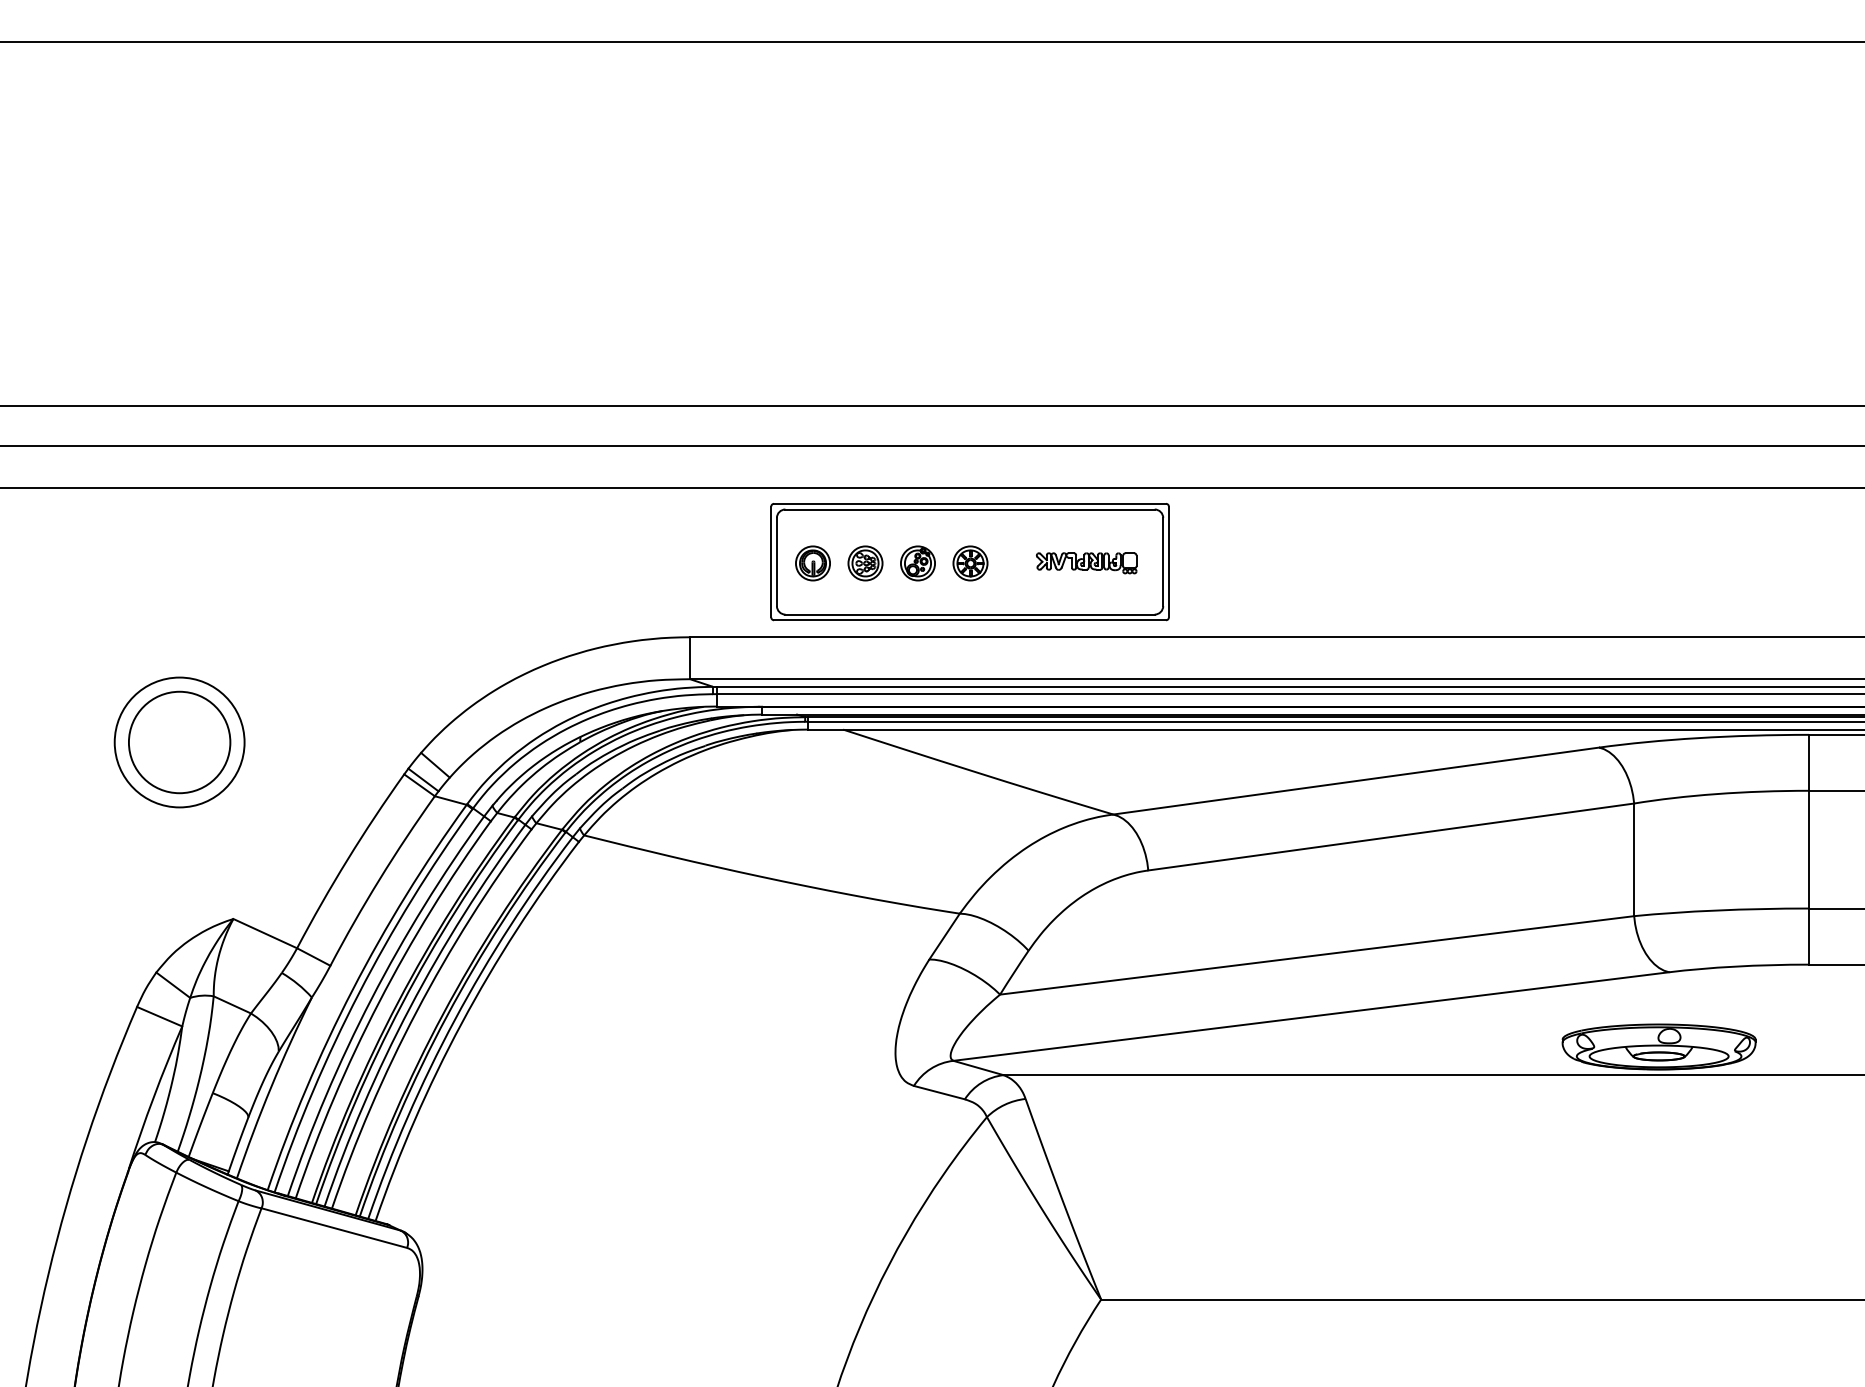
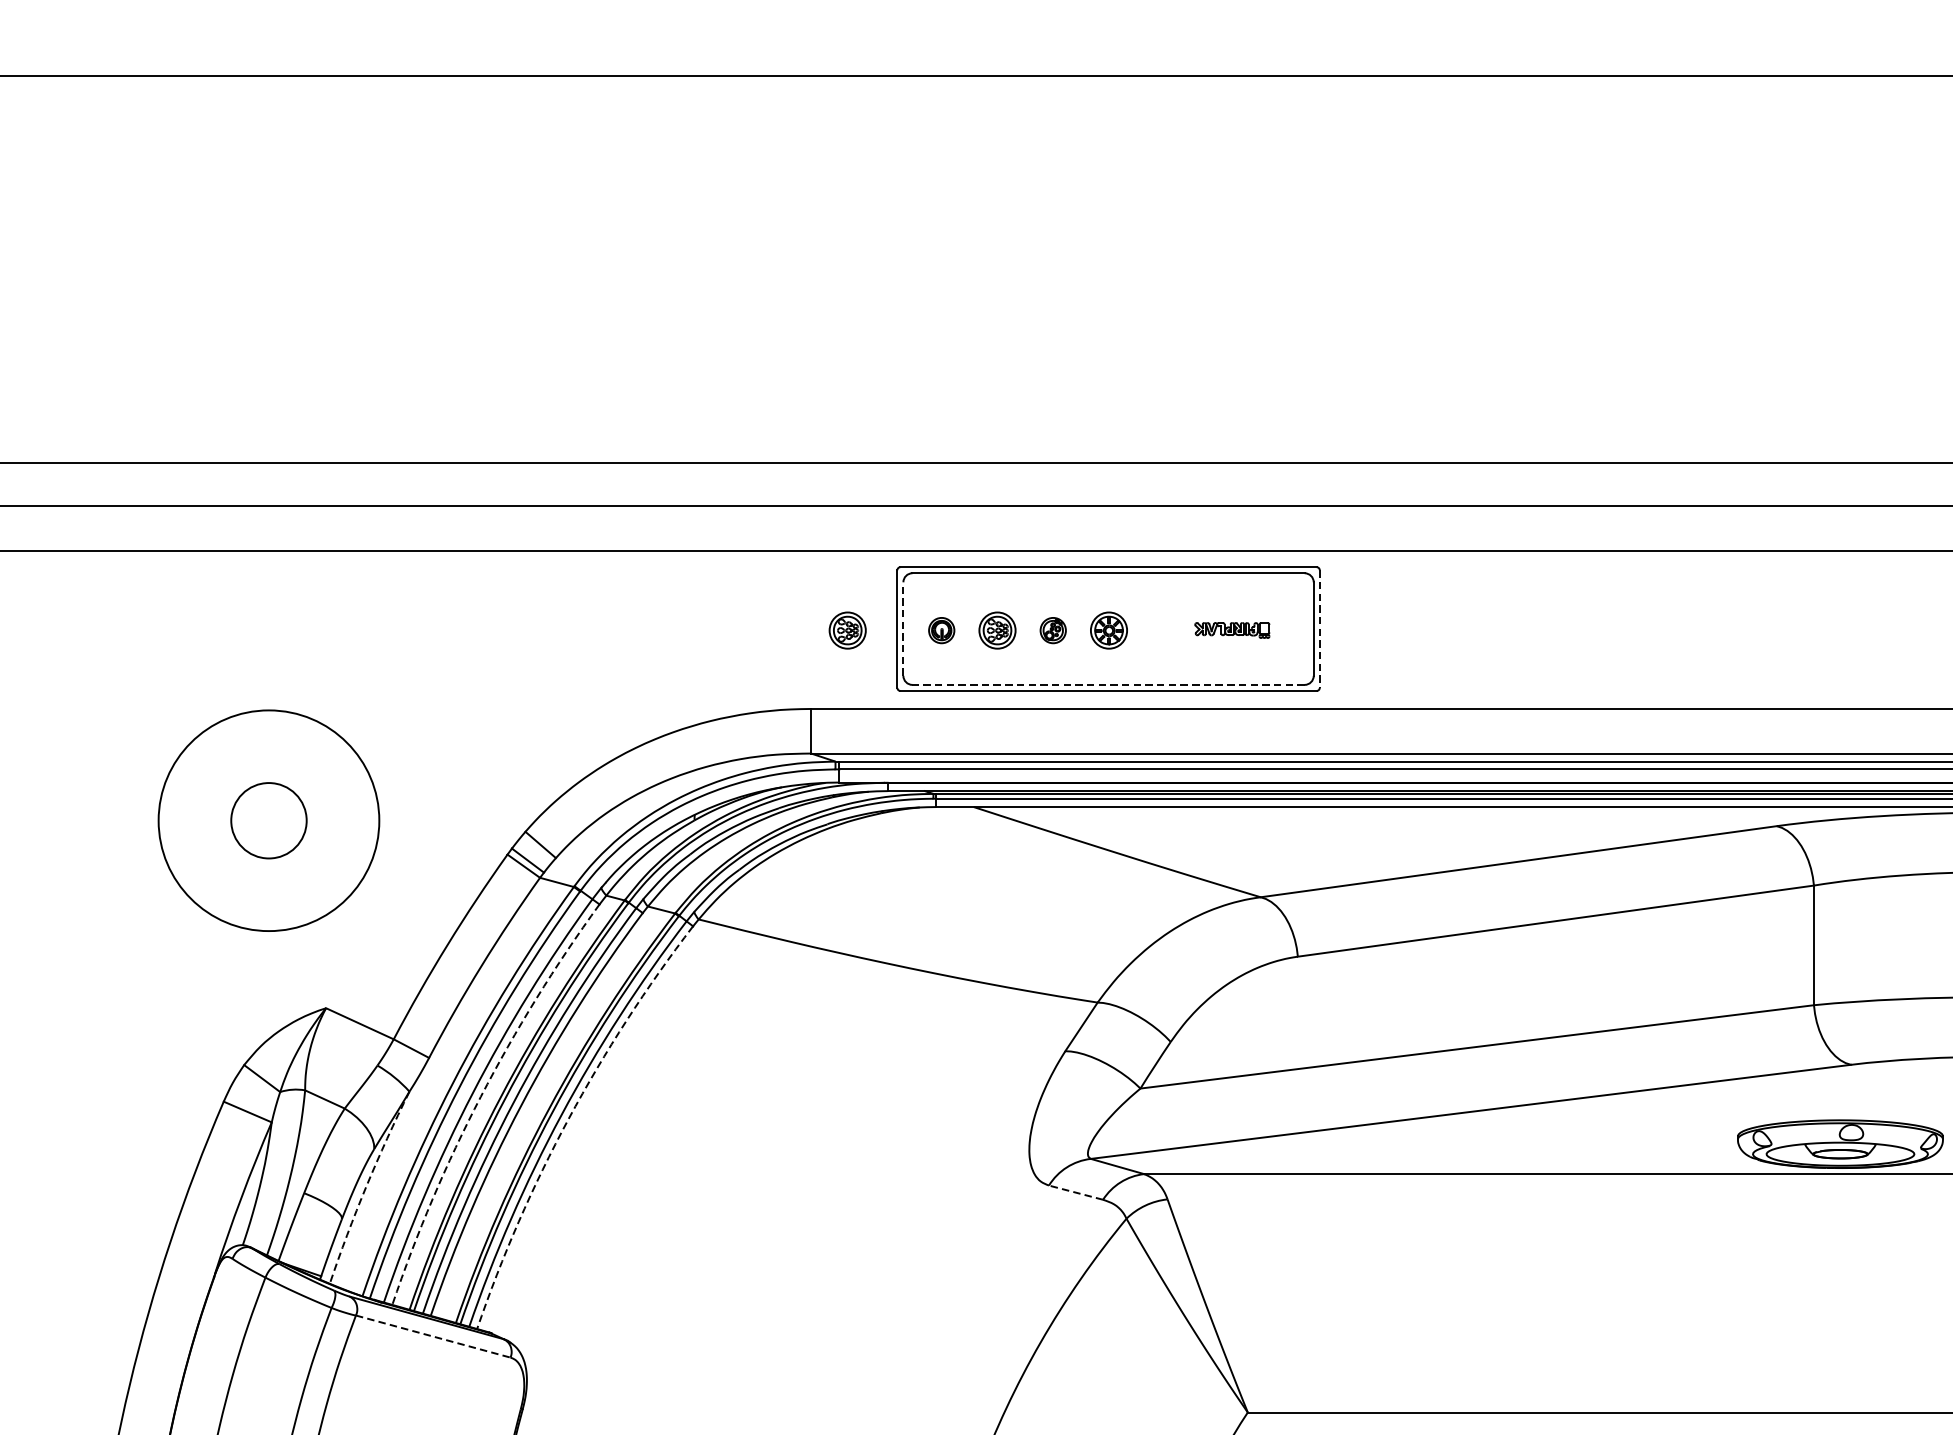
line: (776, 561) -> (902, 628), solid -> dashed
line: (1168, 562) -> (1319, 629), solid -> dashed
part: (724, 563) -> (847, 630), added
part: (812, 563) -> (941, 630), size x0.7
part: (917, 563) -> (1052, 630), size x0.7
part: (1086, 563) -> (1232, 630), size x0.7
line: (970, 614) -> (1109, 684), solid -> dashed
circle: (179, 742) -> (268, 820), size x0.7
circle: (179, 742) -> (268, 820), size x1.6
arc: (379, 1002) -> (481, 1096), solid -> dashed
arc: (461, 1023) -> (568, 1119), solid -> dashed
arc: (271, 1086) -> (366, 1186), solid -> dashed
line: (938, 1092) -> (1075, 1192), solid -> dashed
line: (334, 1228) -> (433, 1336), solid -> dashed

